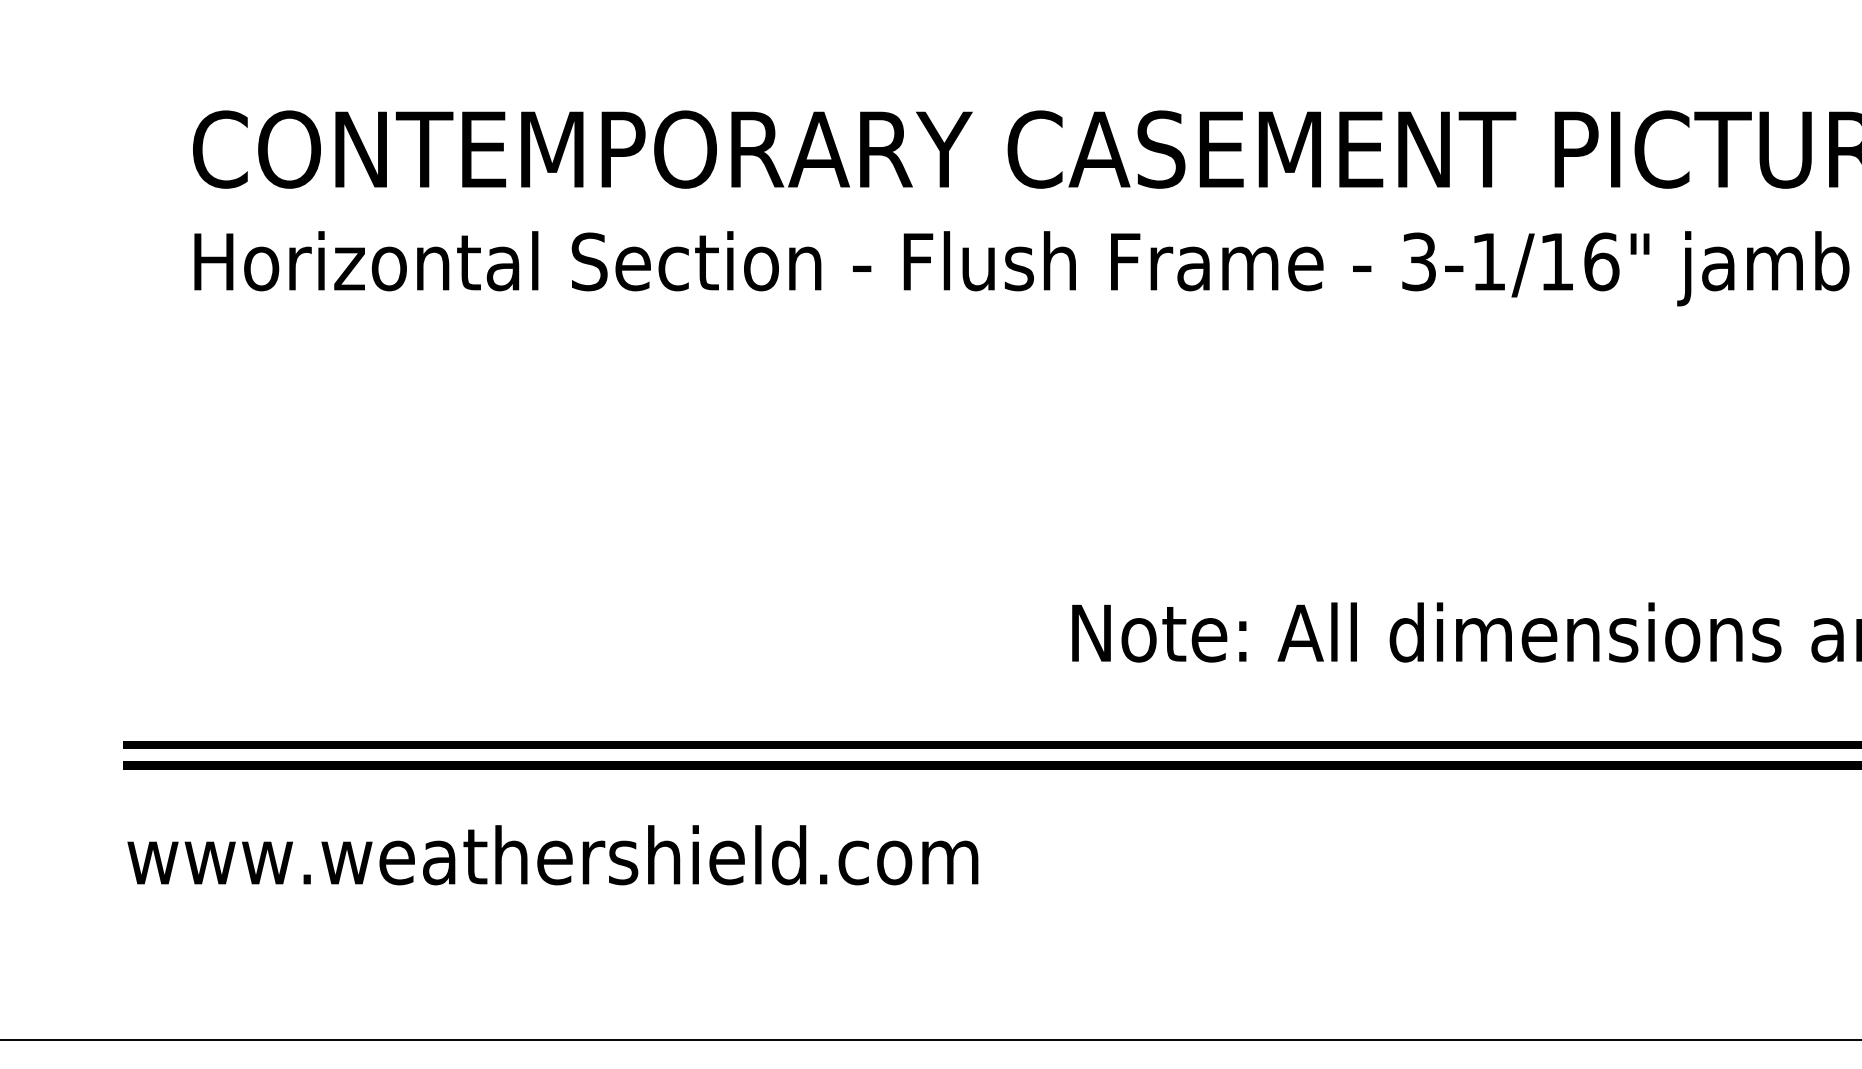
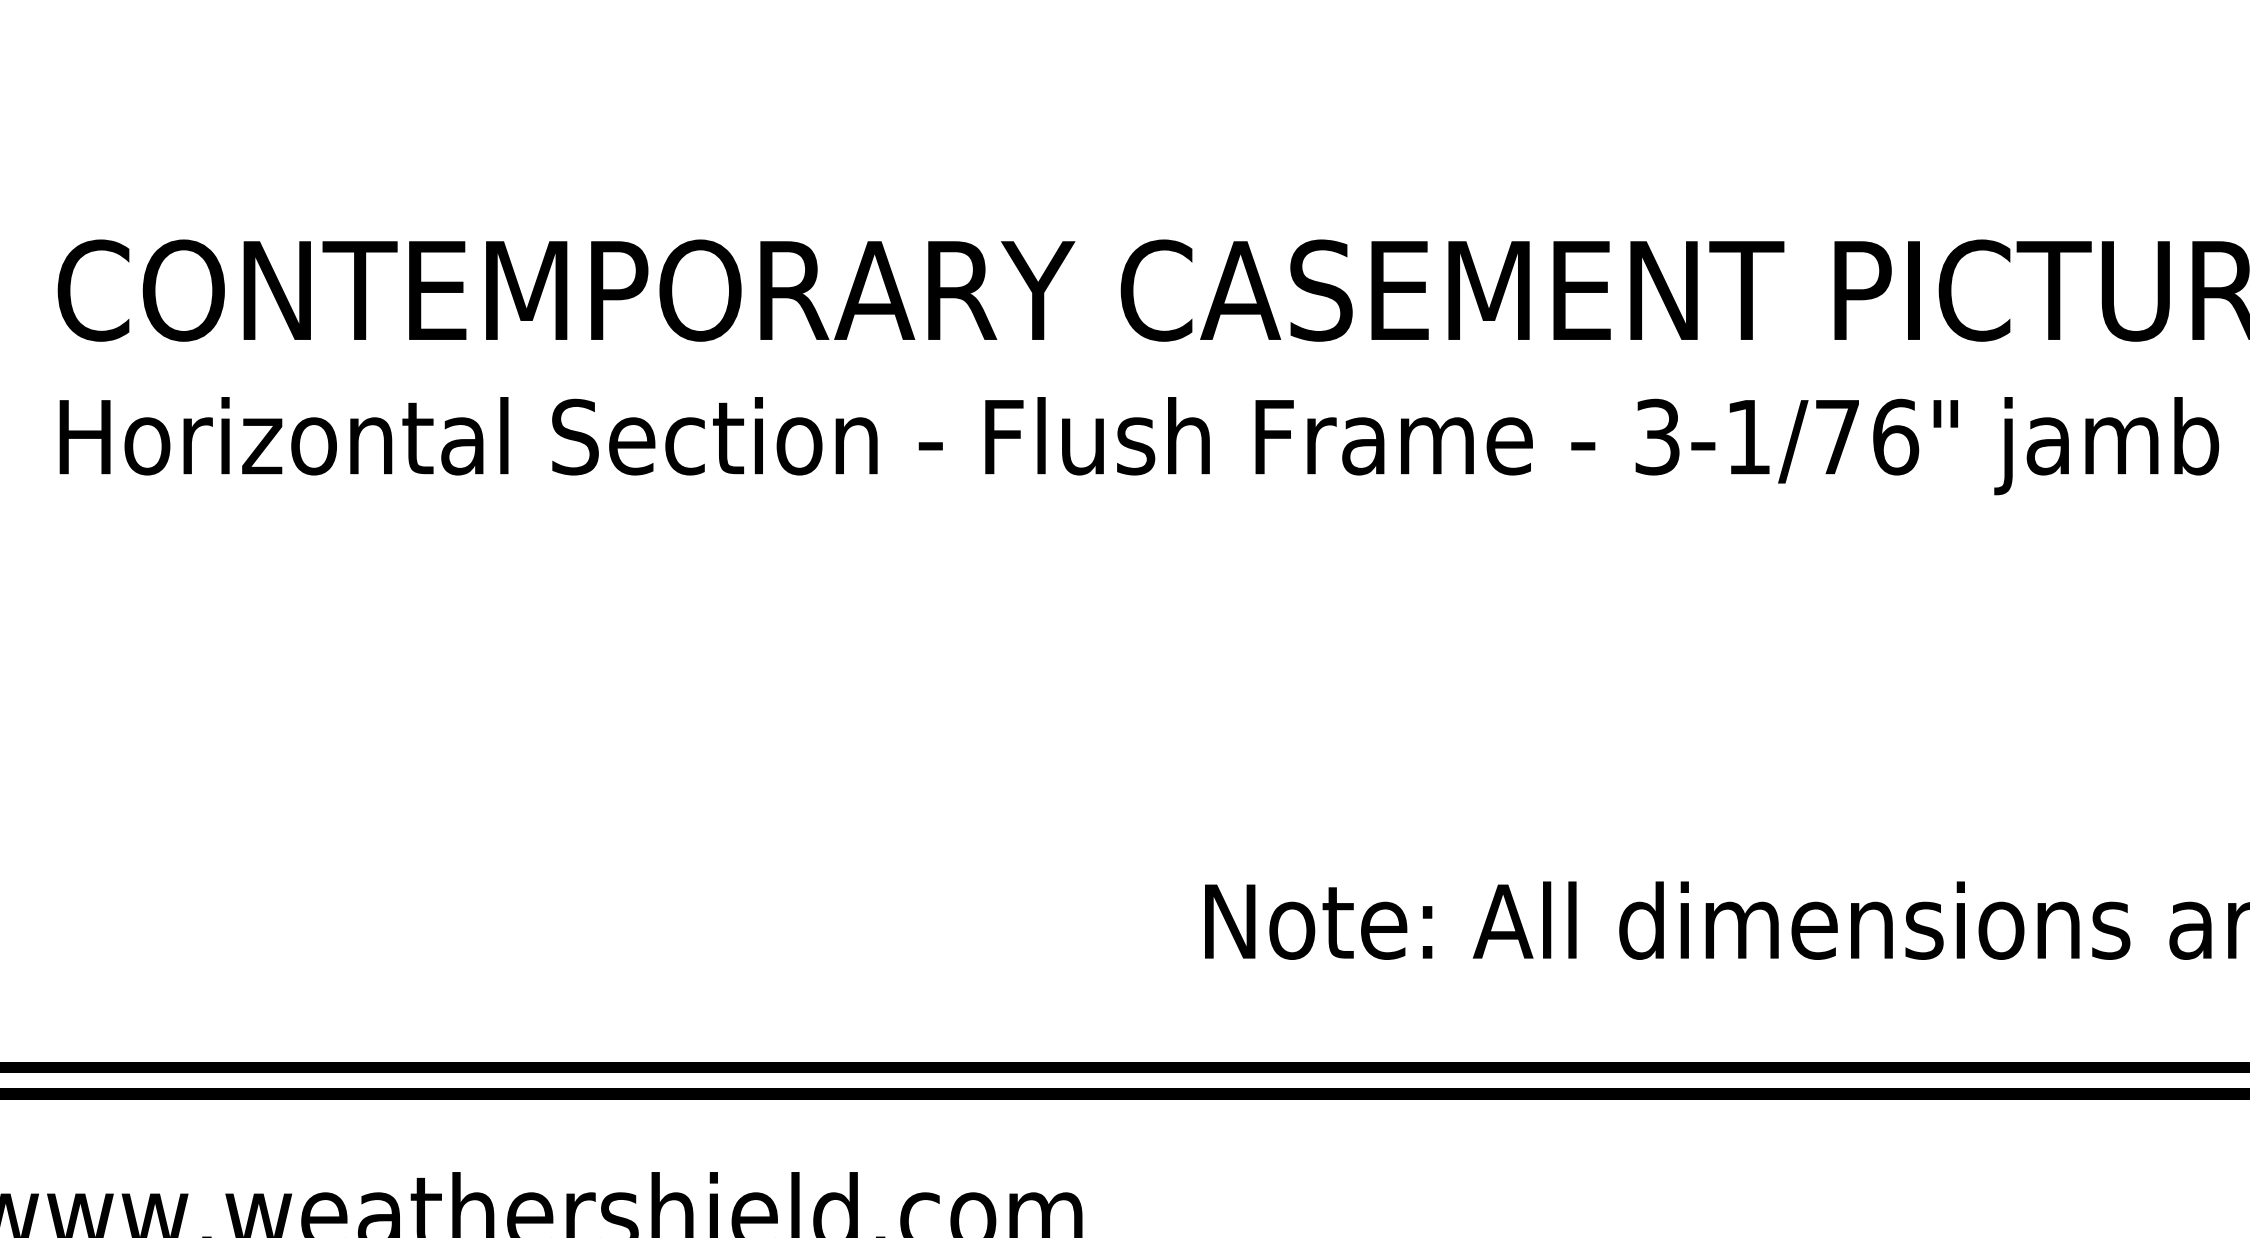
text: (1556, 261) -> (1836, 436), 3-1/16" -> 3-1/76"

